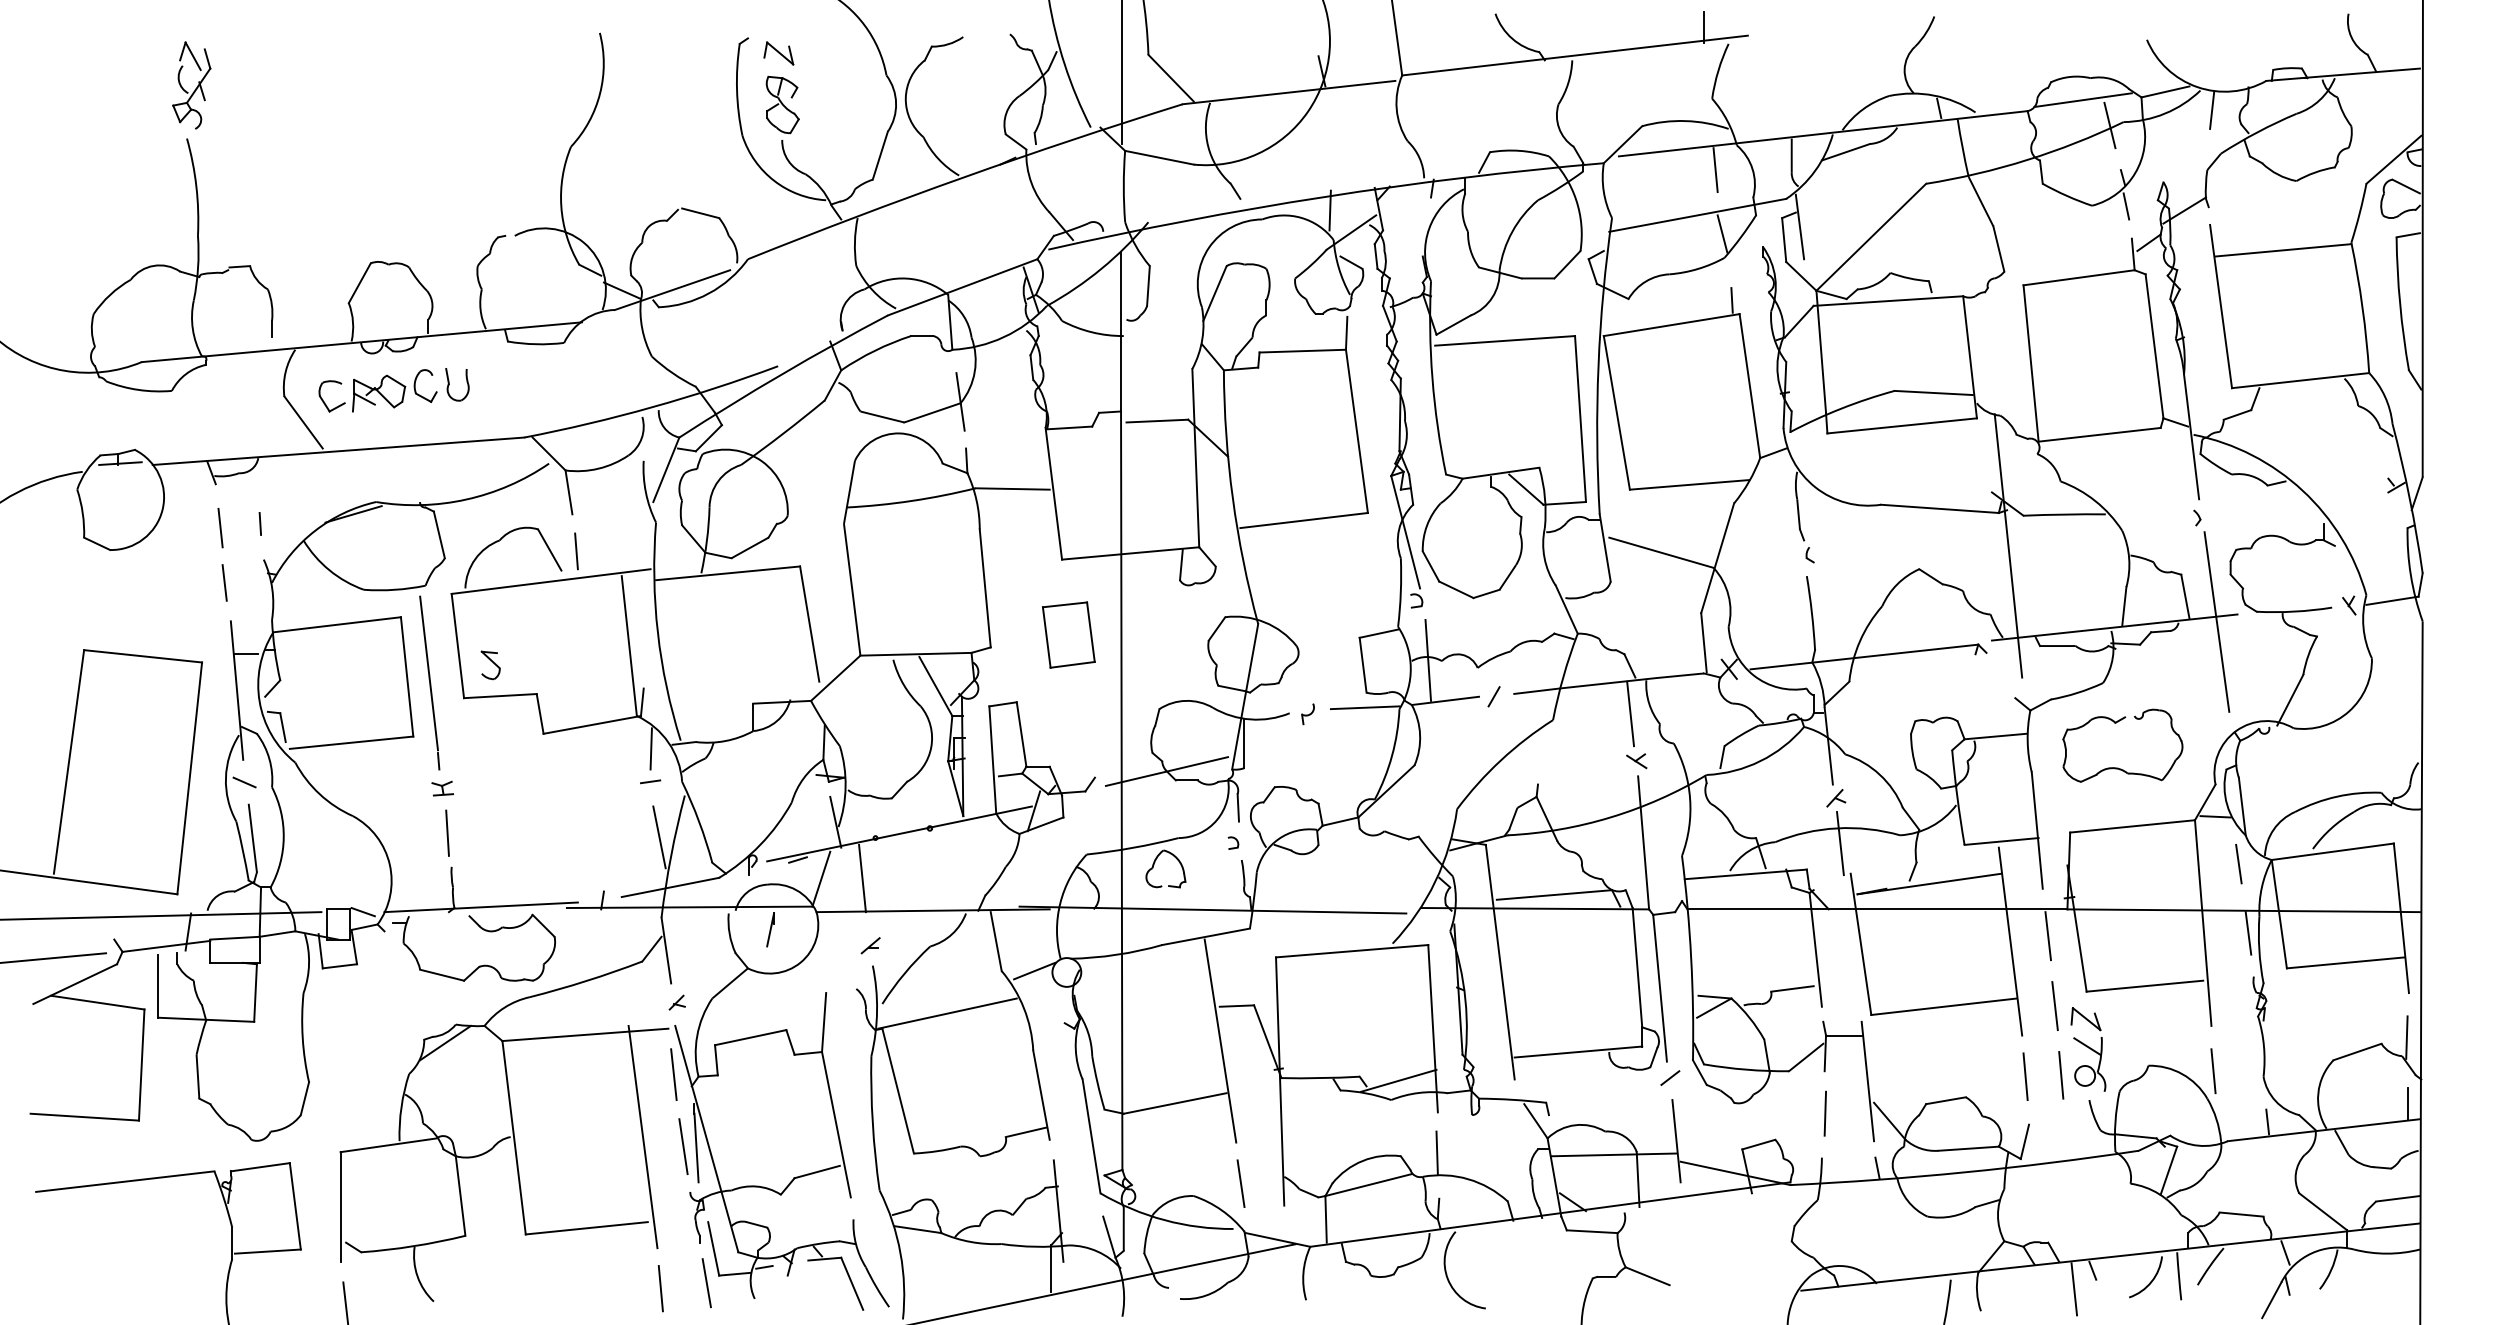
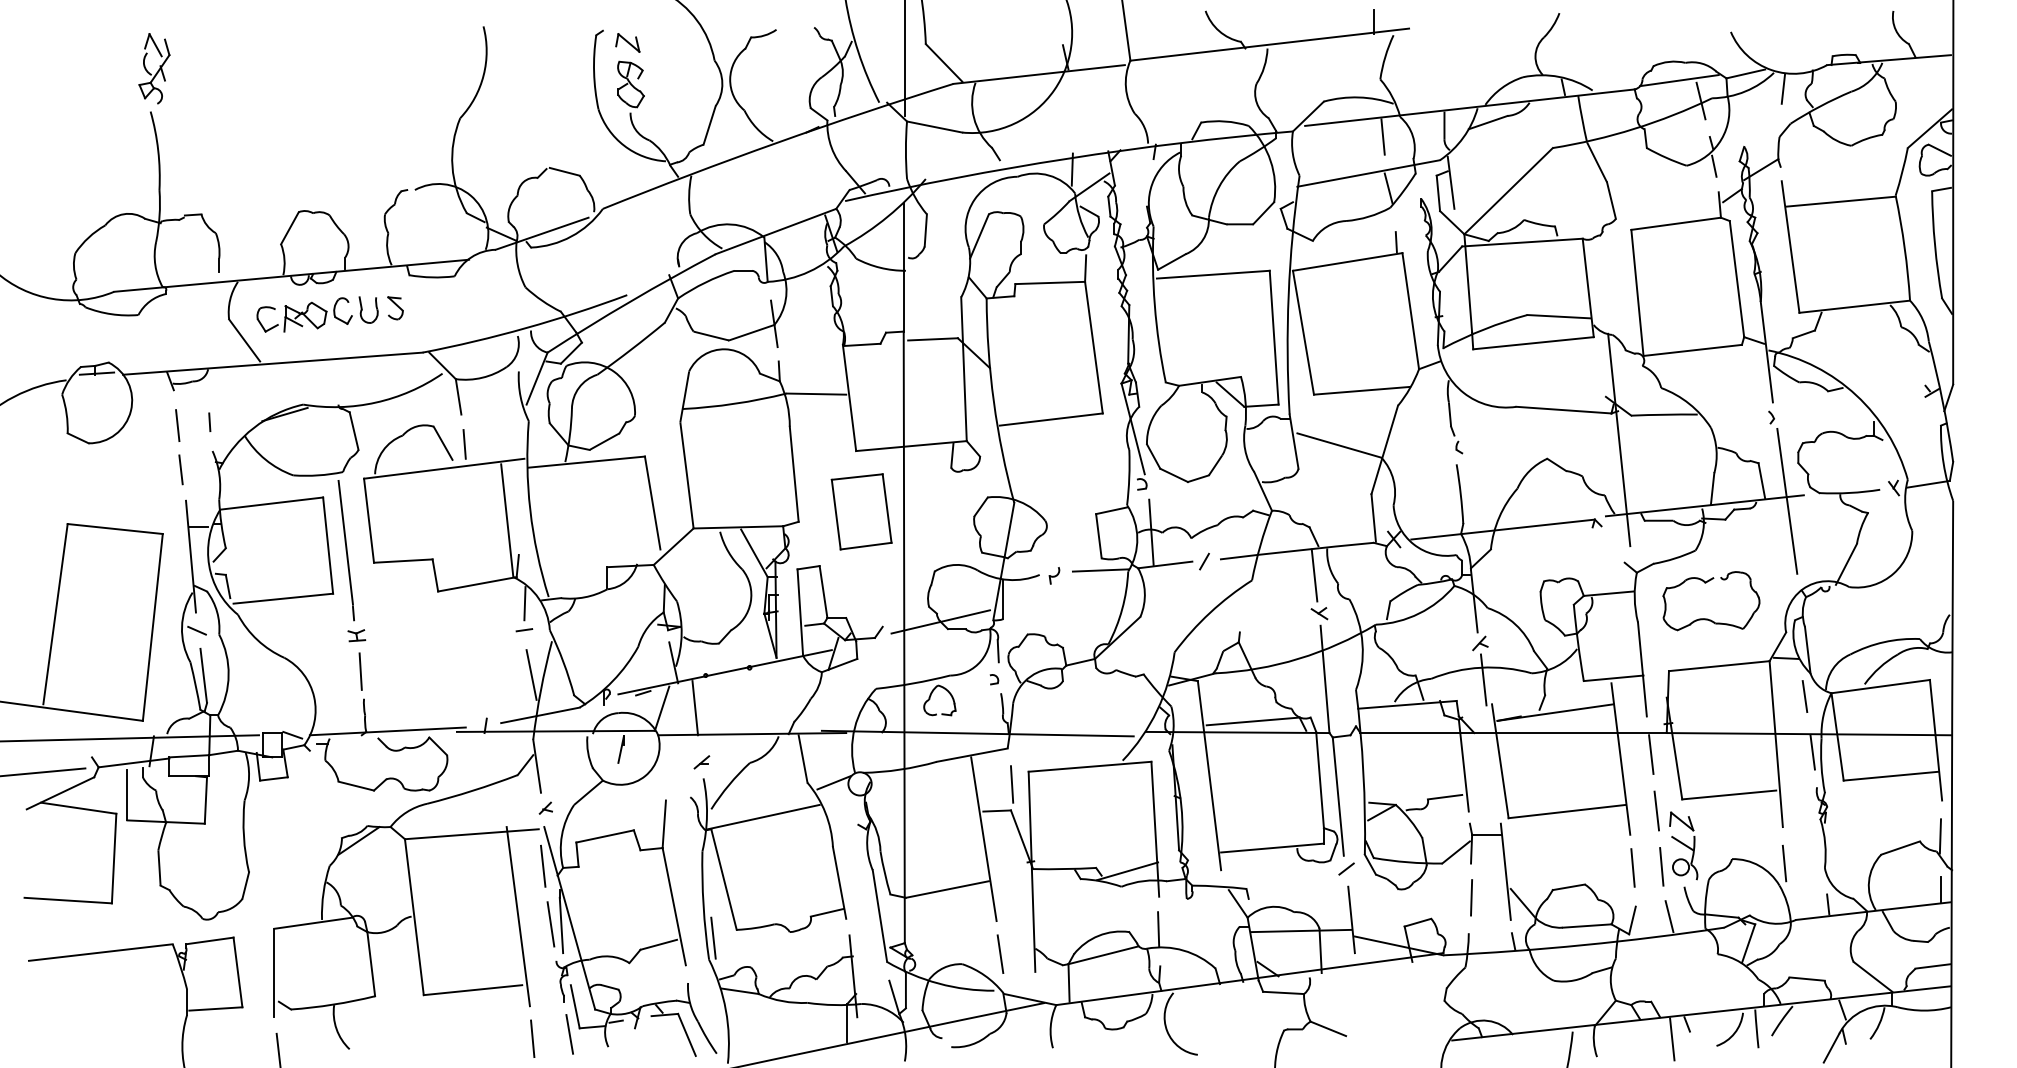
part: (1068, 634) -> (861, 511), size x1.43
part: (490, 665) -> (395, 308), moved
line: (1254, 973) -> (1011, 784), added
line: (2070, 1136) -> (1669, 916), added
line: (885, 1162) -> (713, 937), added

